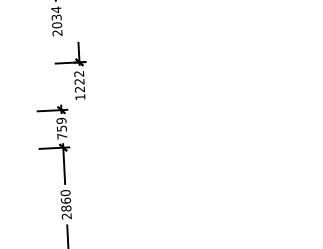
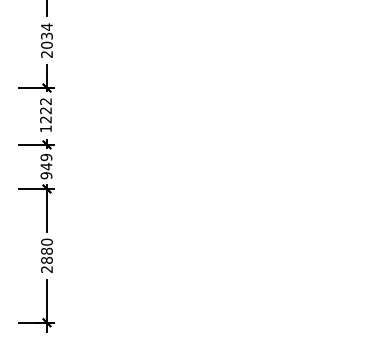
part: (70, 70) -> (36, 97), moved
text: (62, 131) -> (46, 170), 759 -> 949
text: (65, 200) -> (46, 250), 2860 -> 2880

